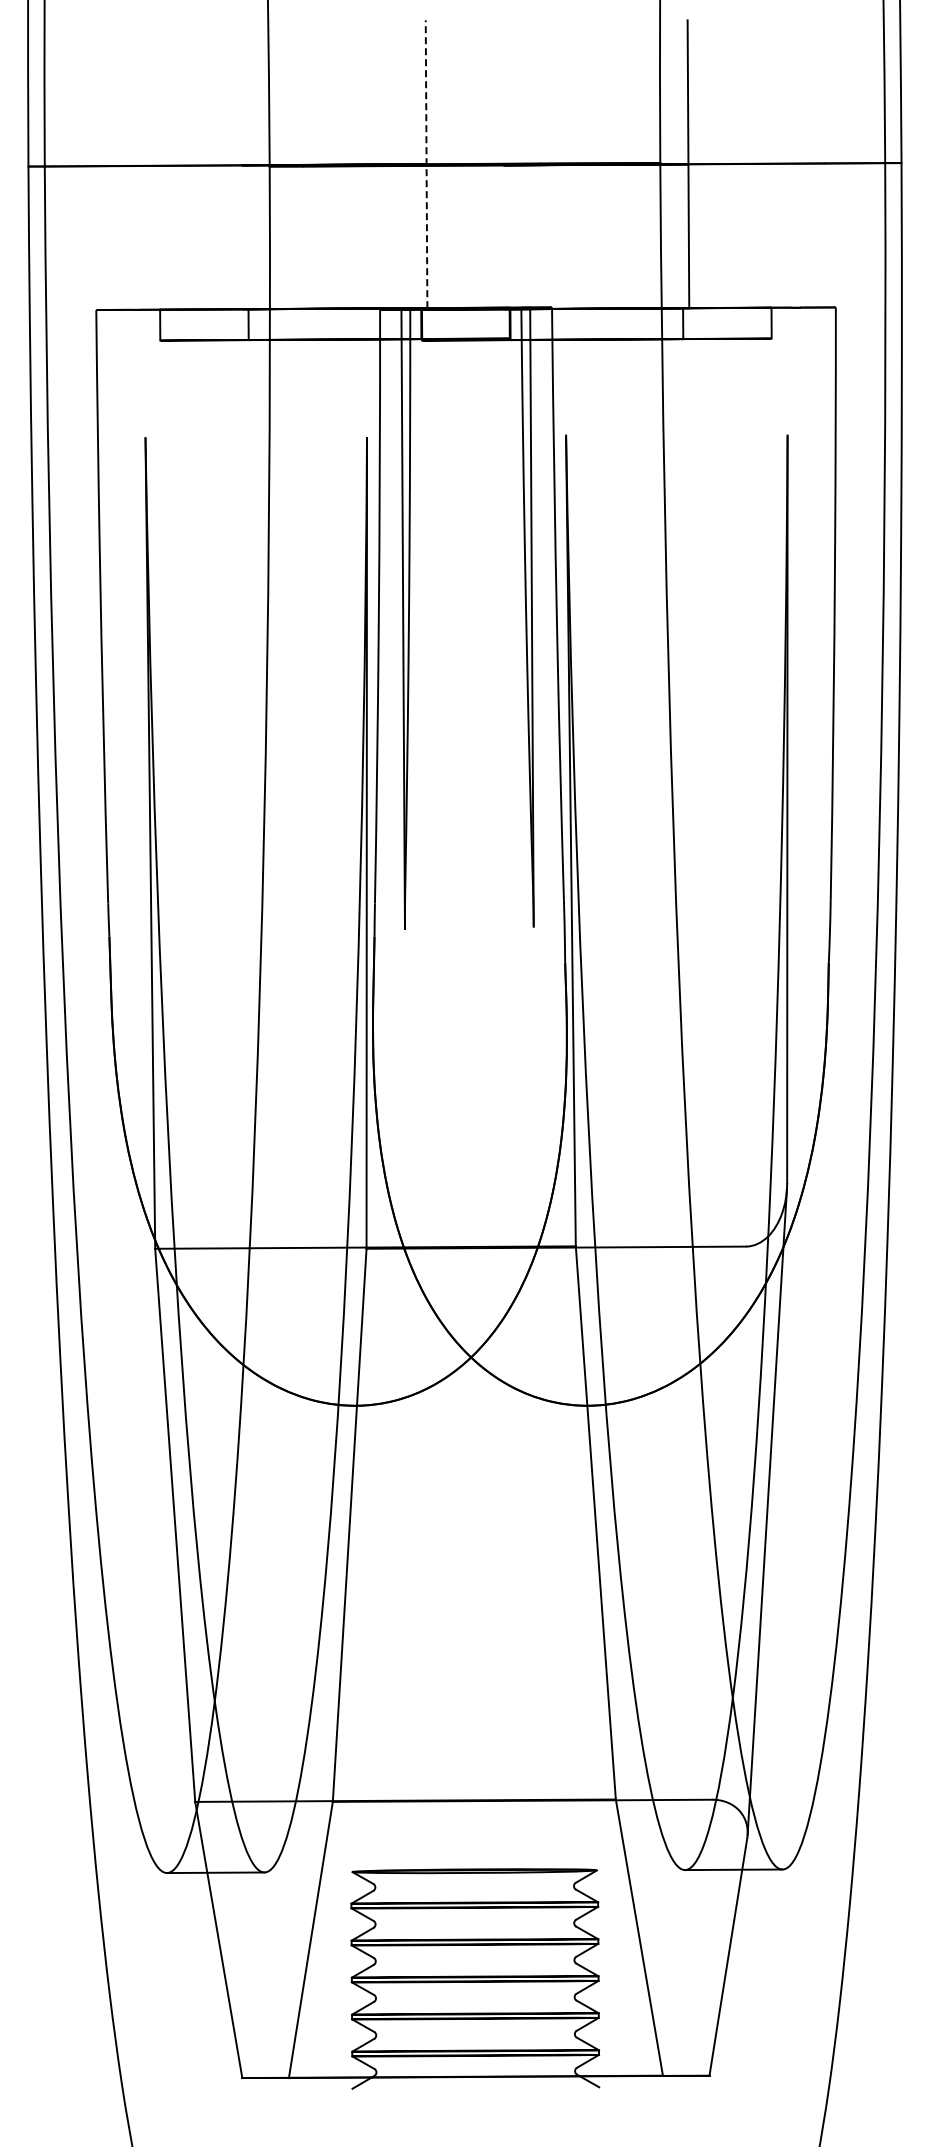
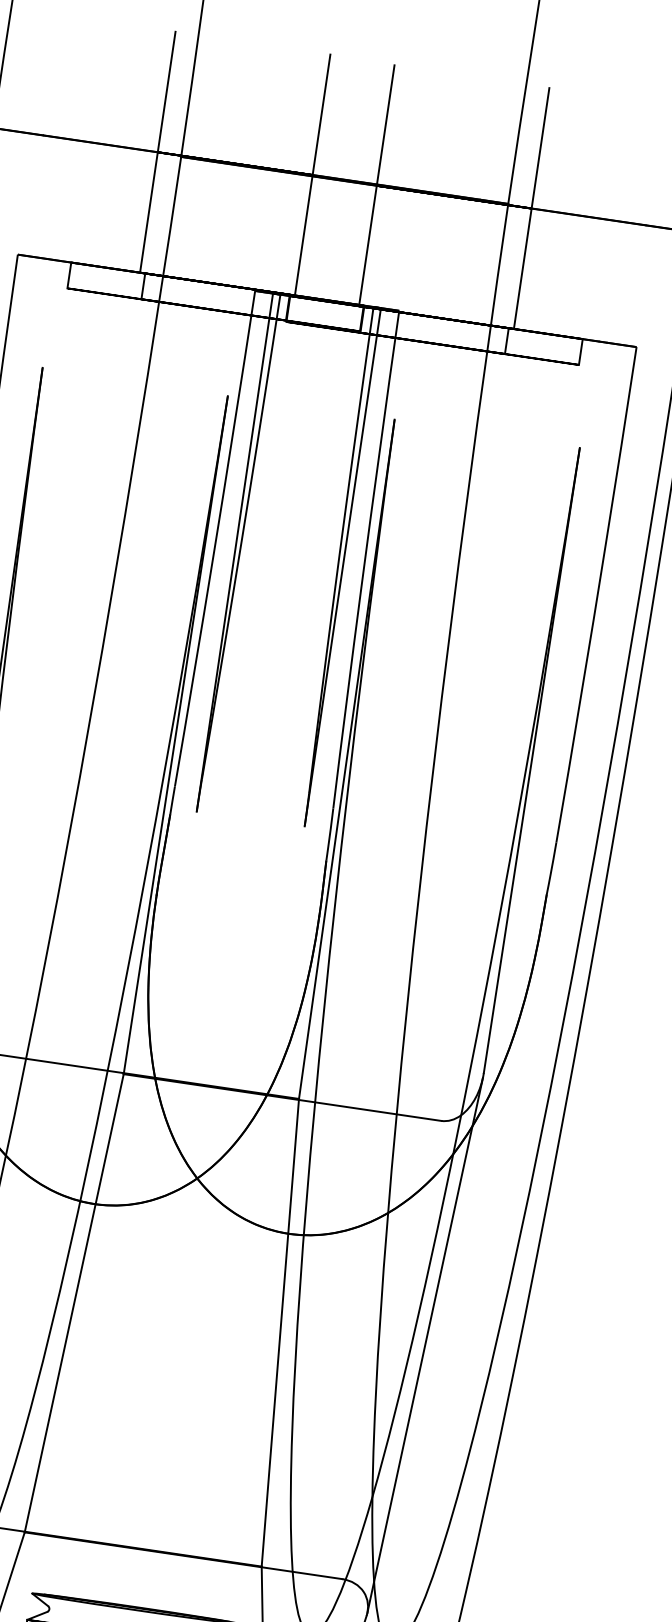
line: (426, 164) -> (312, 175), dashed -> solid
line: (241, 165) -> (157, 152), added
line: (503, 165) -> (376, 185), added

